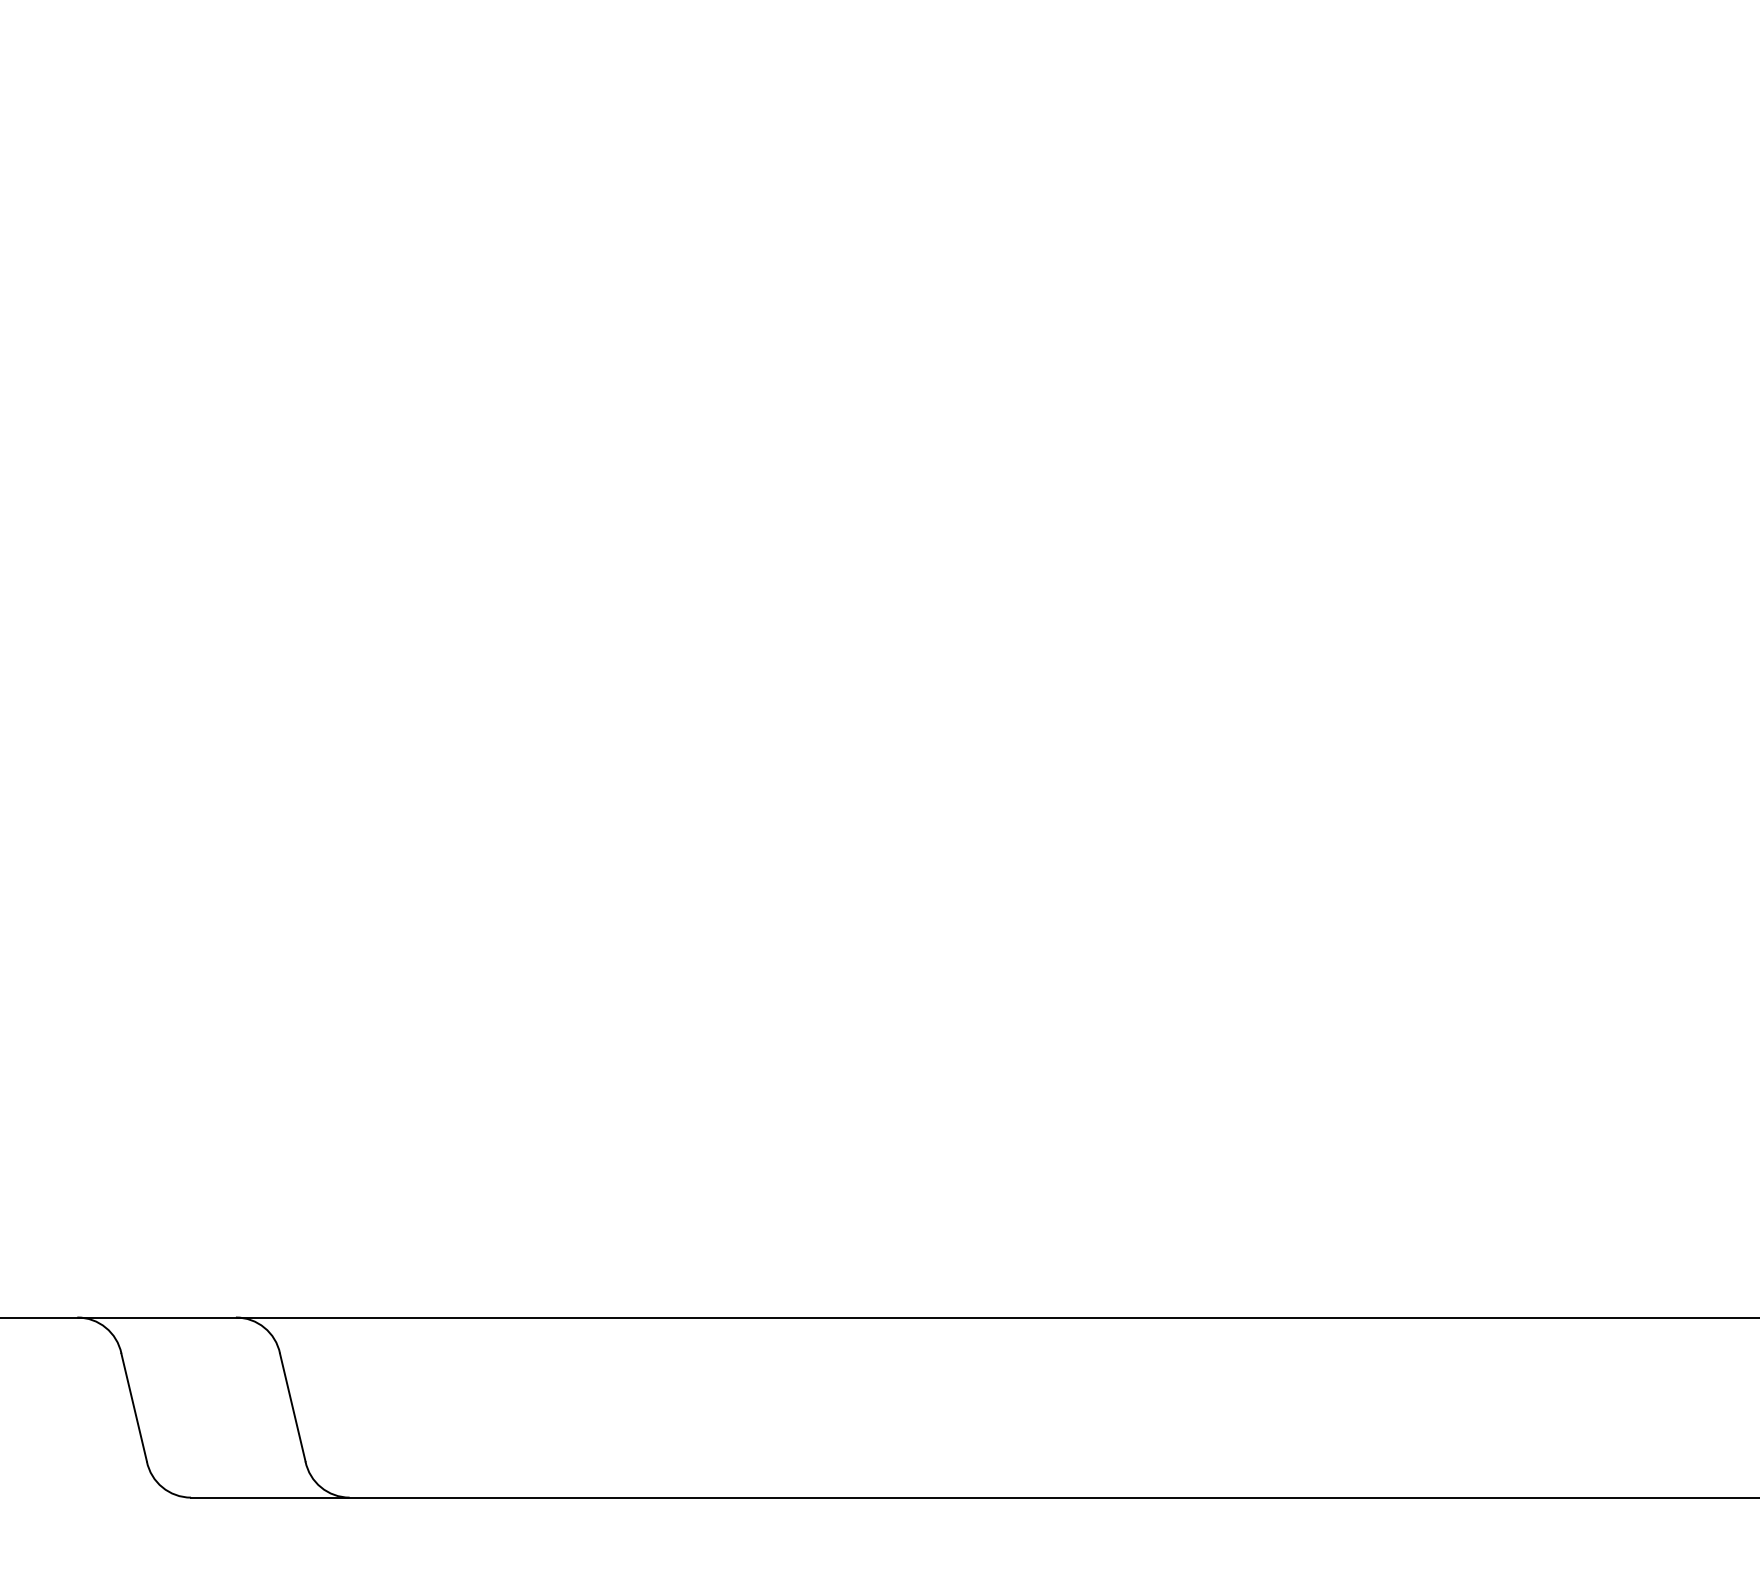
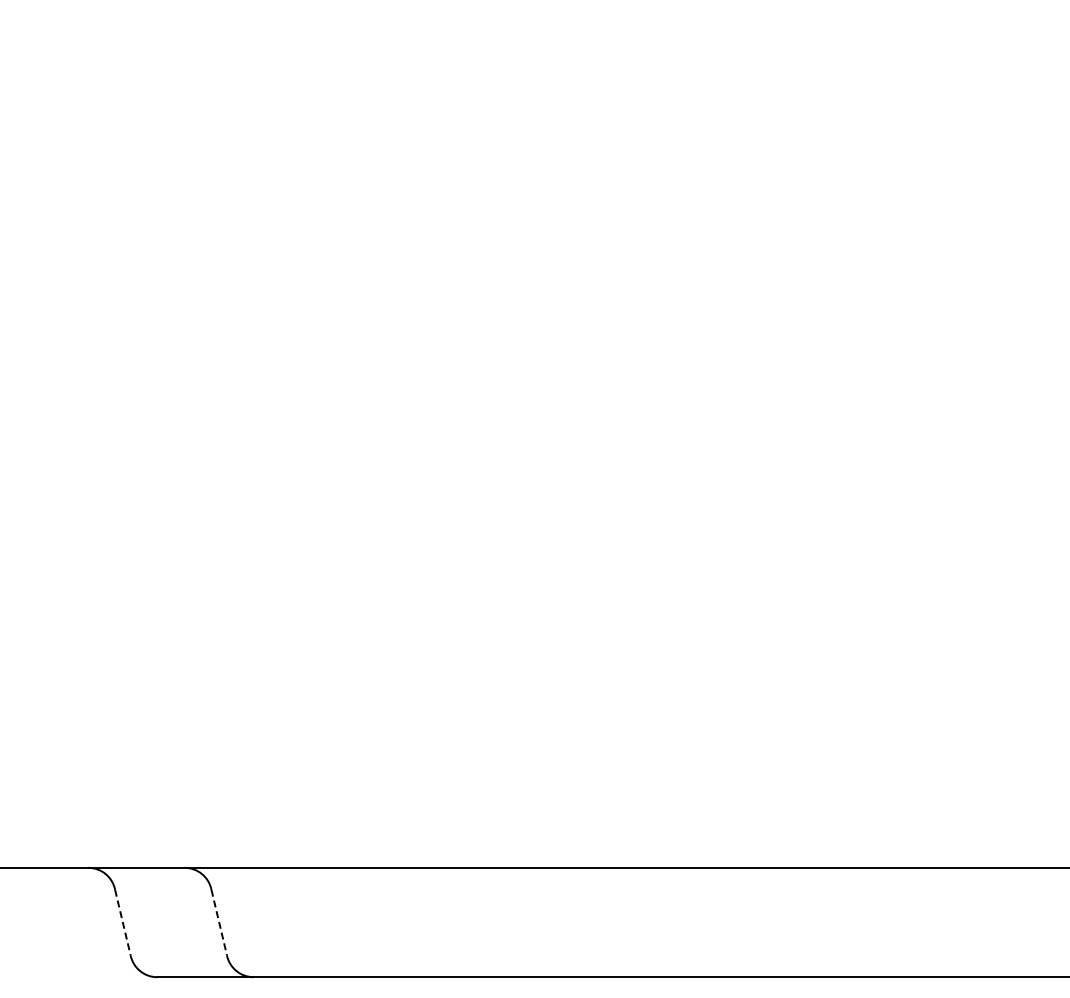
line: (133, 1407) -> (122, 922), solid -> dashed
line: (293, 1407) -> (219, 922), solid -> dashed

